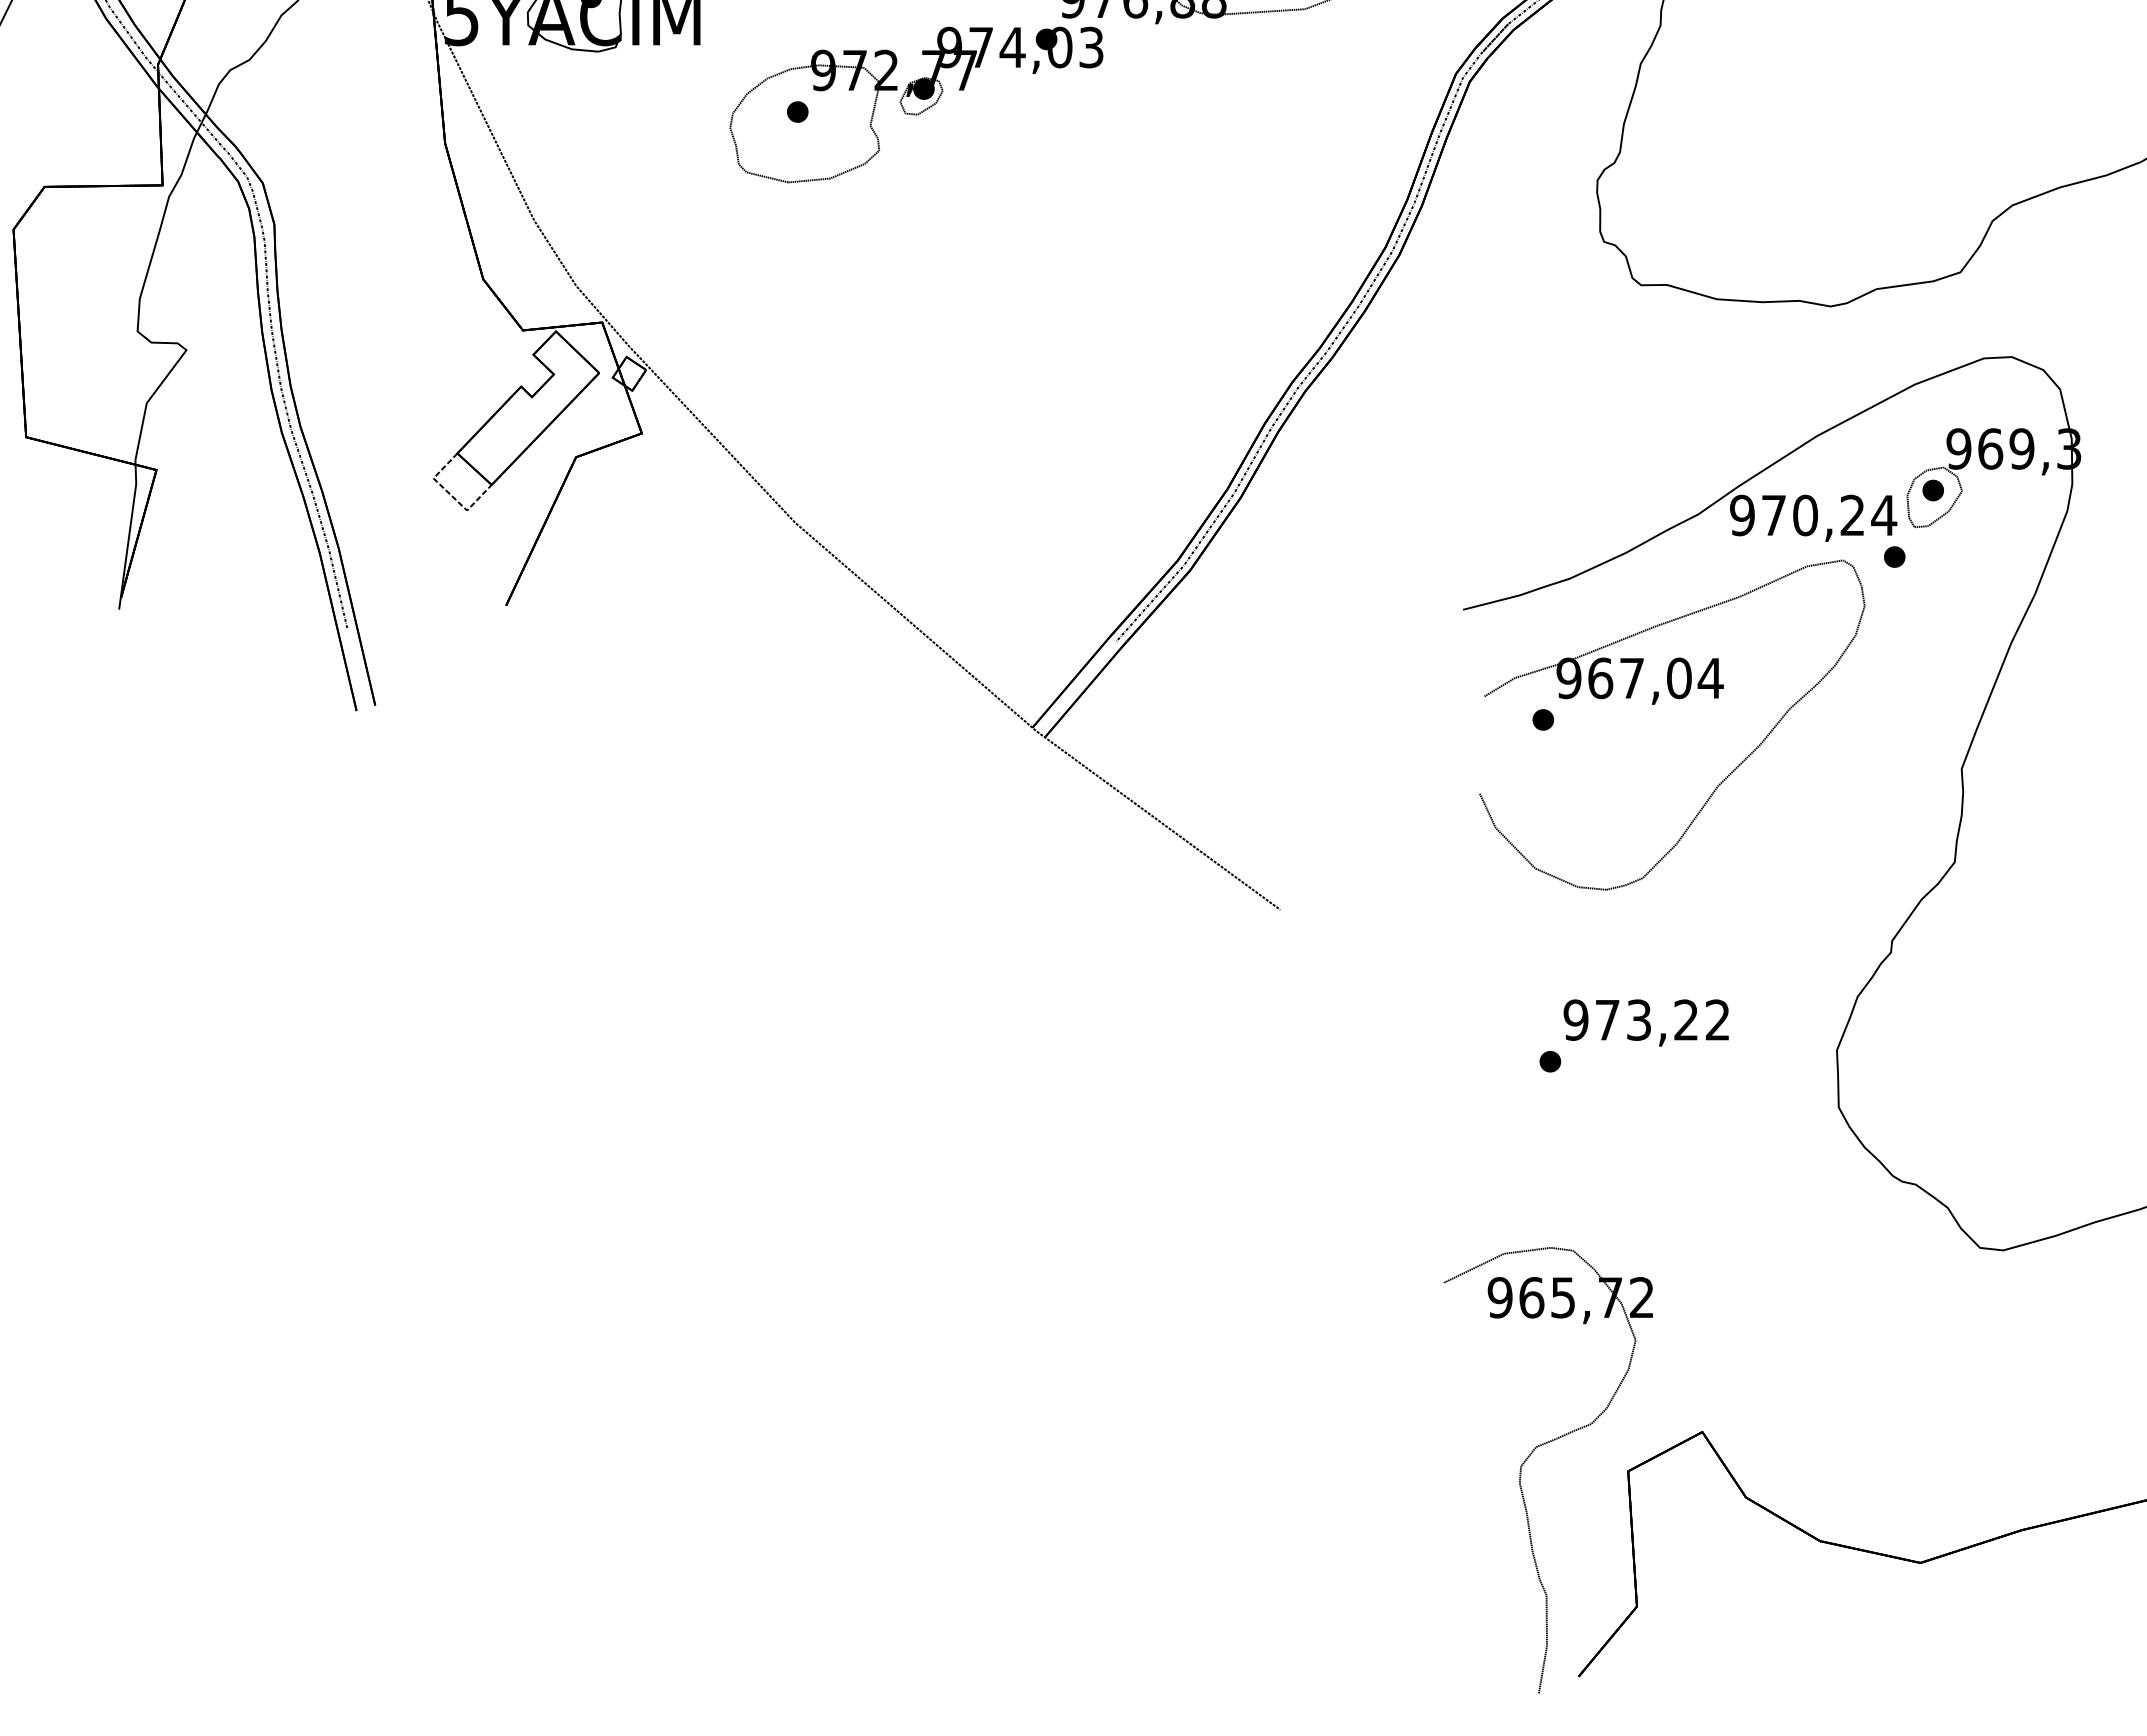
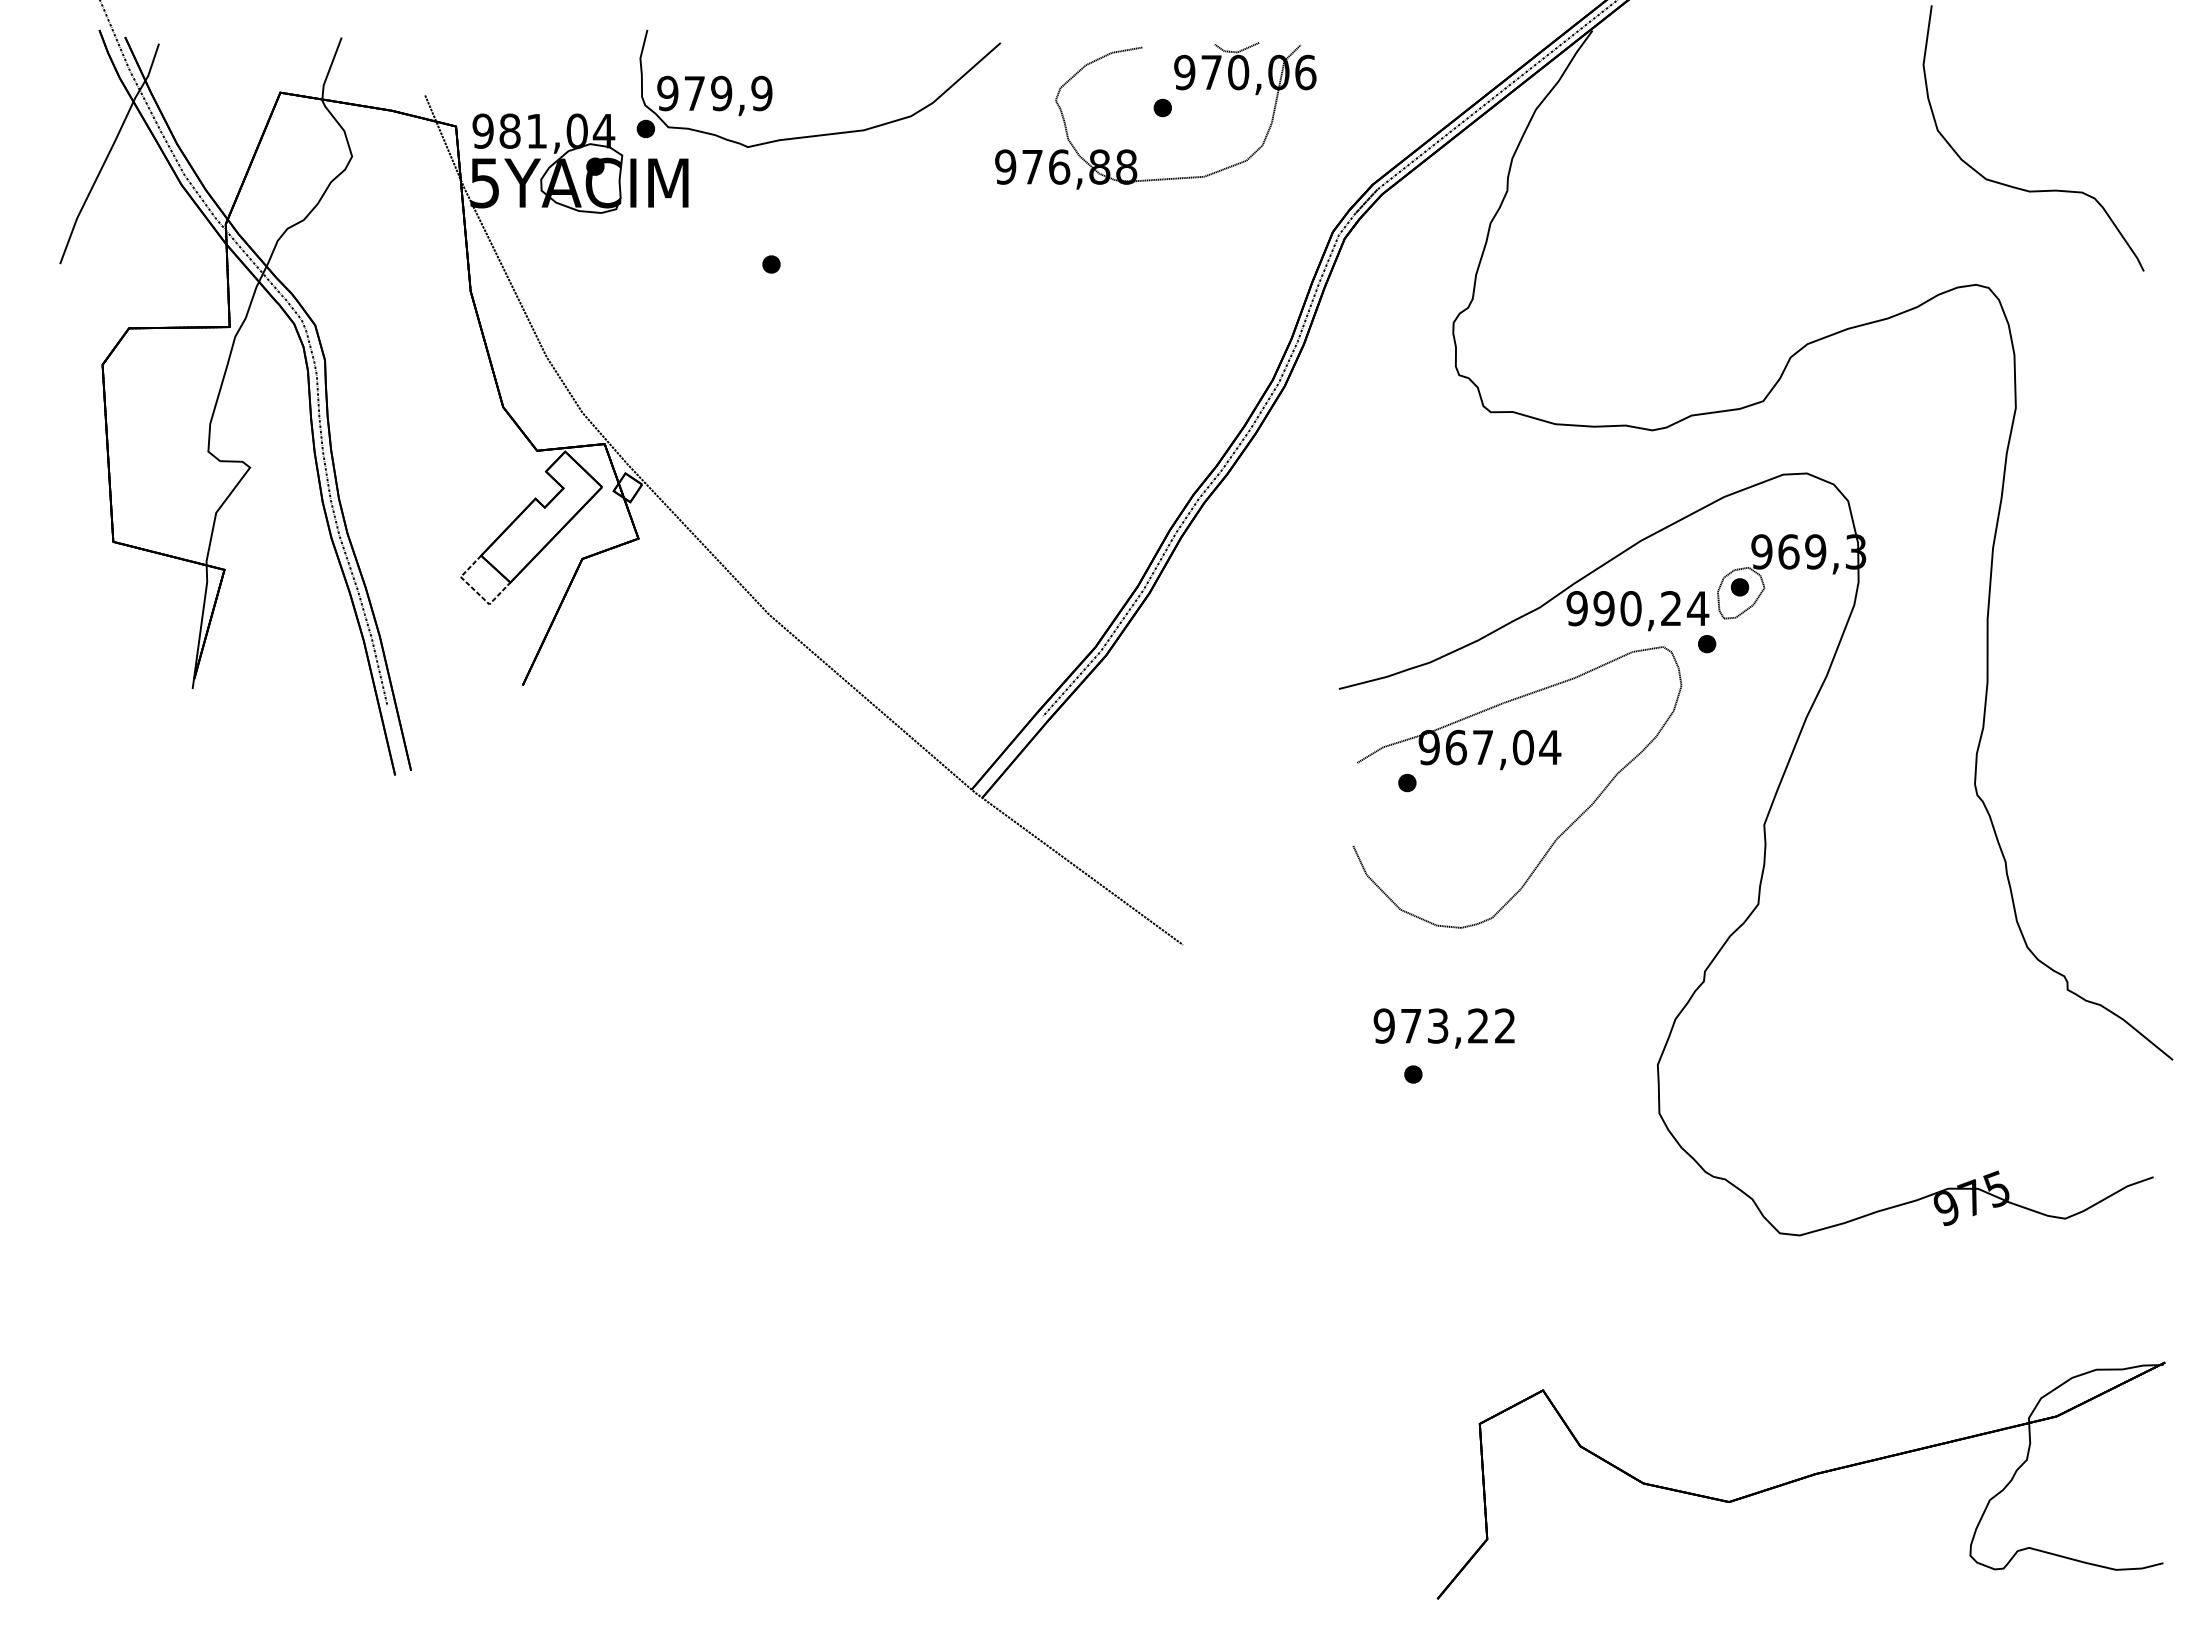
part: (916, 104) -> (872, 258), removed
text: (1773, 515) -> (1603, 608), 970,24 -> 990,24
text: (1645, 1022) -> (1443, 1028), moved
part: (1529, 1457) -> (1395, 1412), removed

